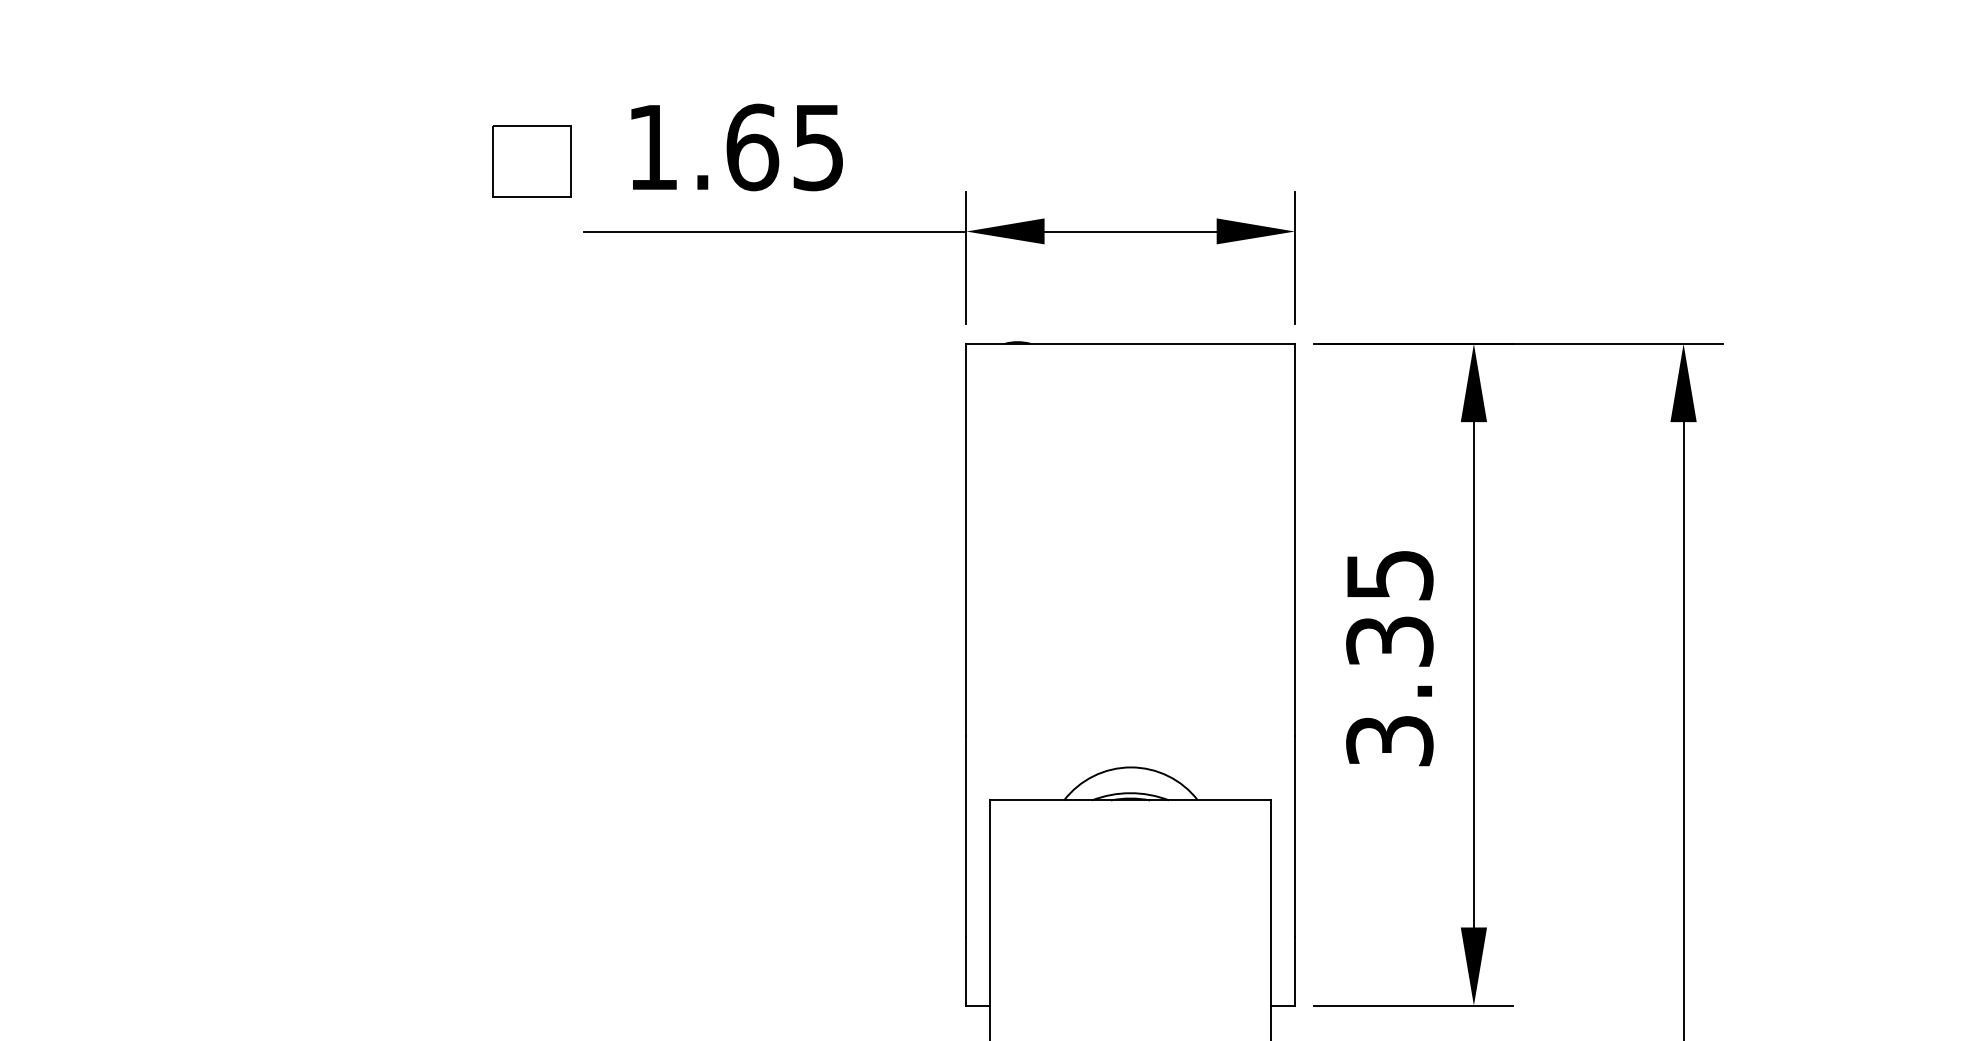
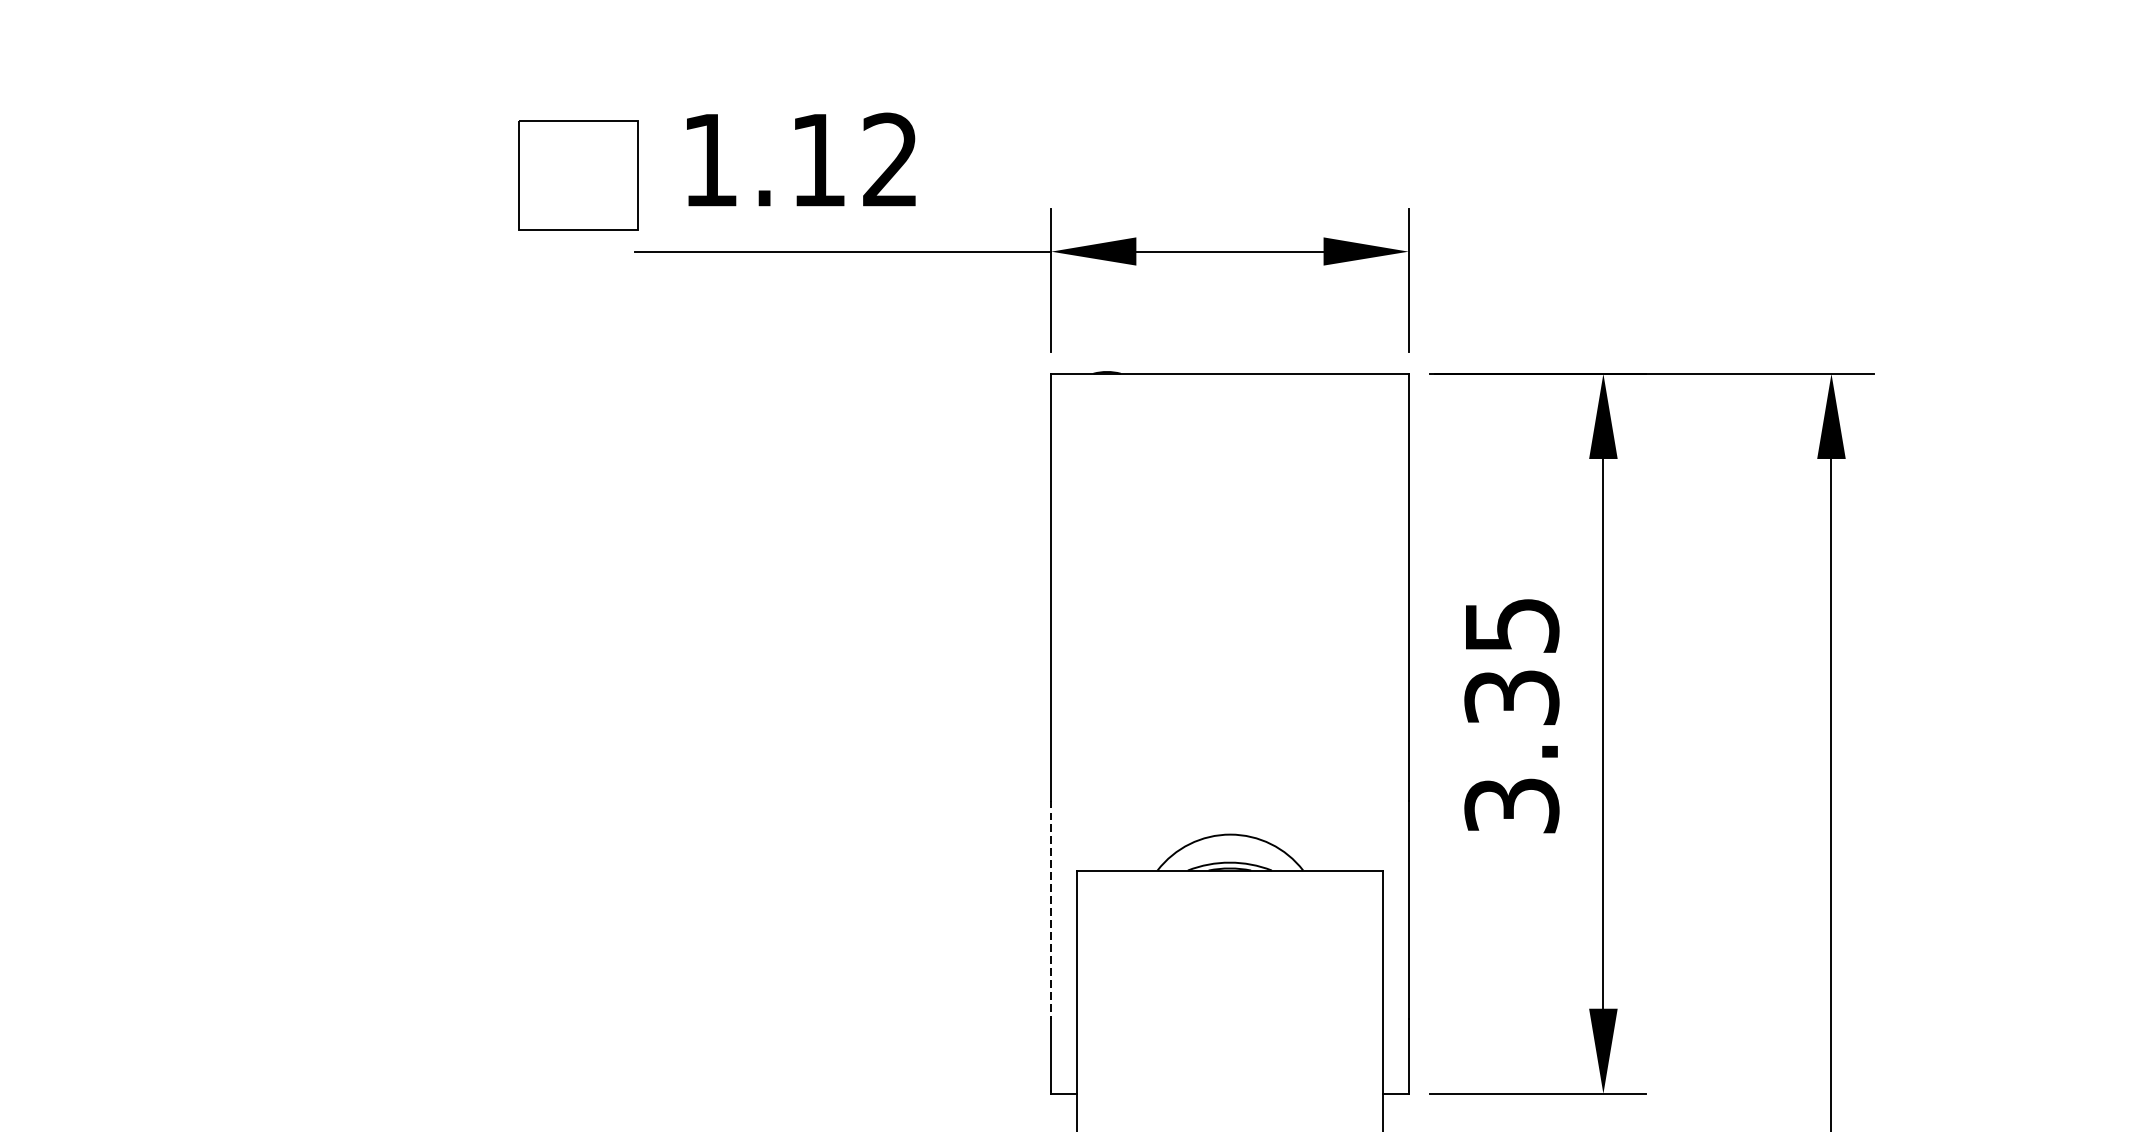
text: (784, 147) -> (853, 160), 1.65 -> 1.12
part: (531, 161) -> (578, 175), size x1.4
line: (966, 837) -> (1051, 910), solid -> dashed

